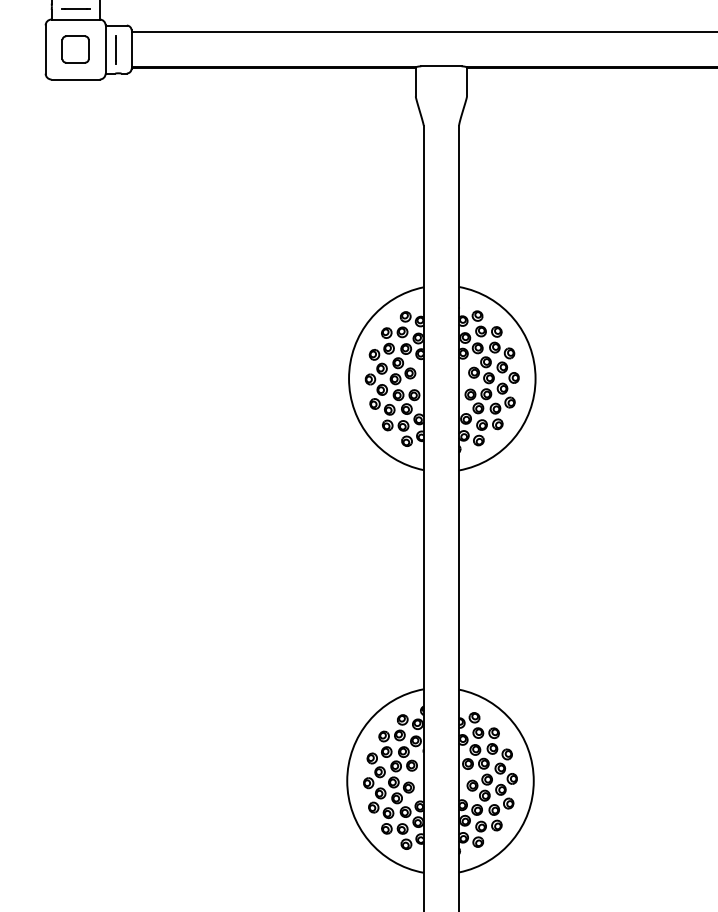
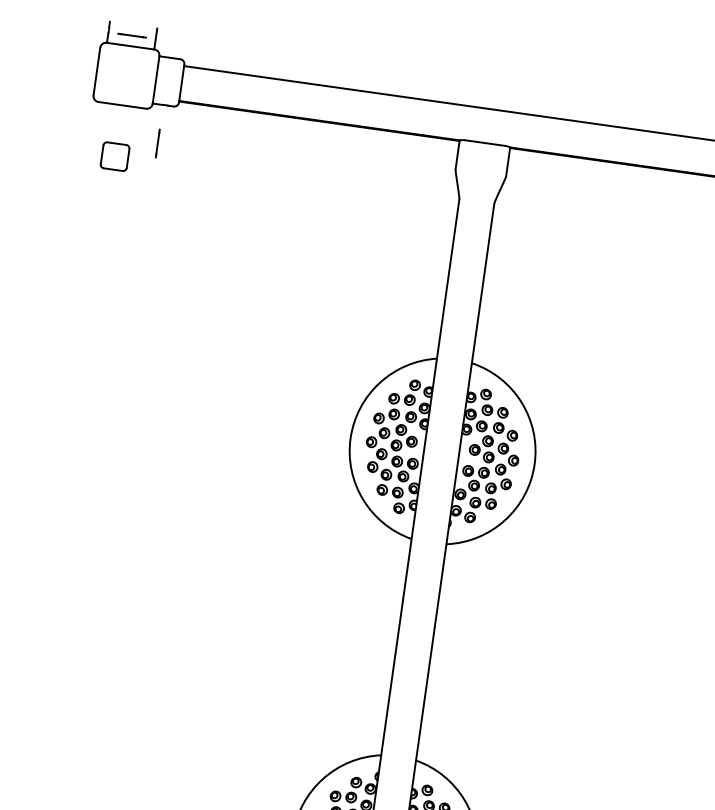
part: (75, 49) -> (114, 156), moved
line: (115, 49) -> (157, 143), moved

